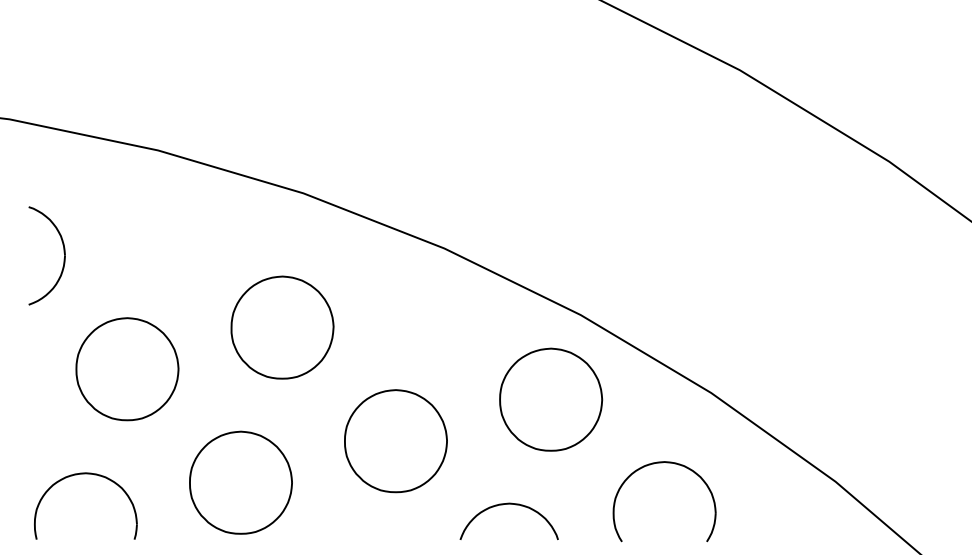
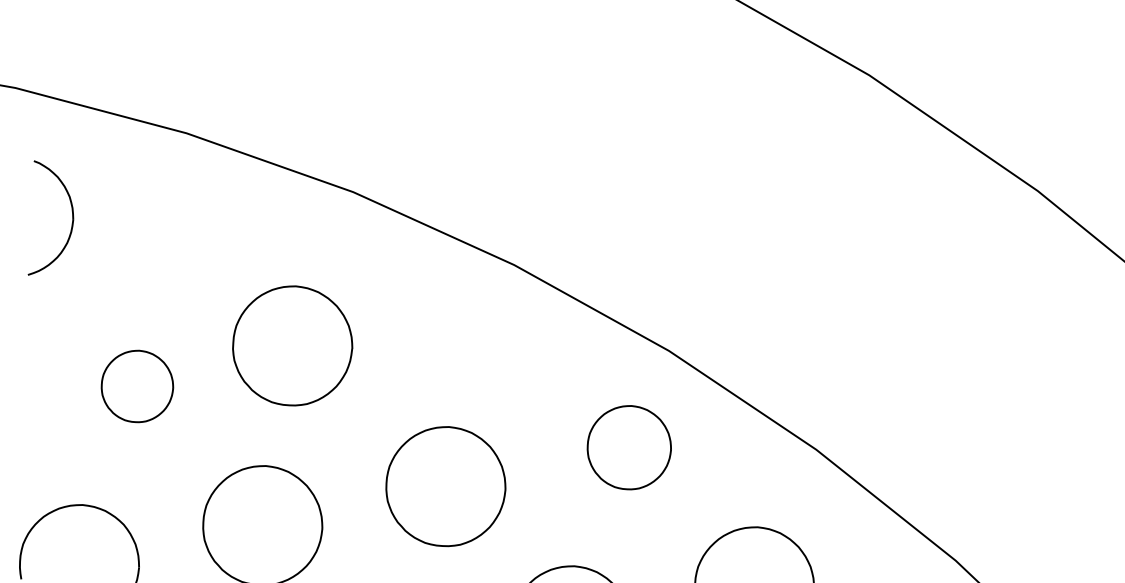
part: (63, 252) -> (71, 216), moved
curve: (308, 285) -> (325, 298), moved
part: (127, 369) -> (137, 386), size x0.6
part: (551, 399) -> (629, 447), size x0.7

